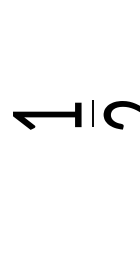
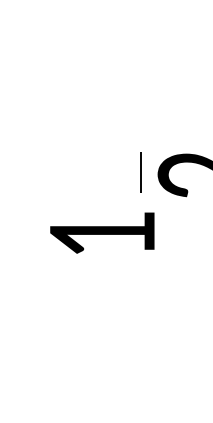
text: (47, 115) -> (102, 232), moved

